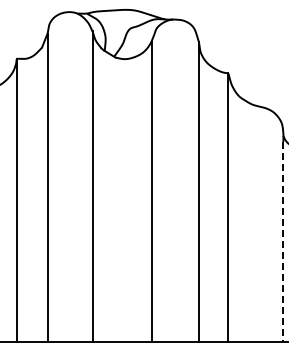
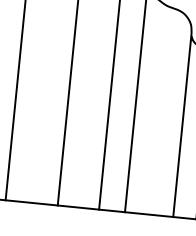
line: (283, 242) -> (182, 129), dashed -> solid

